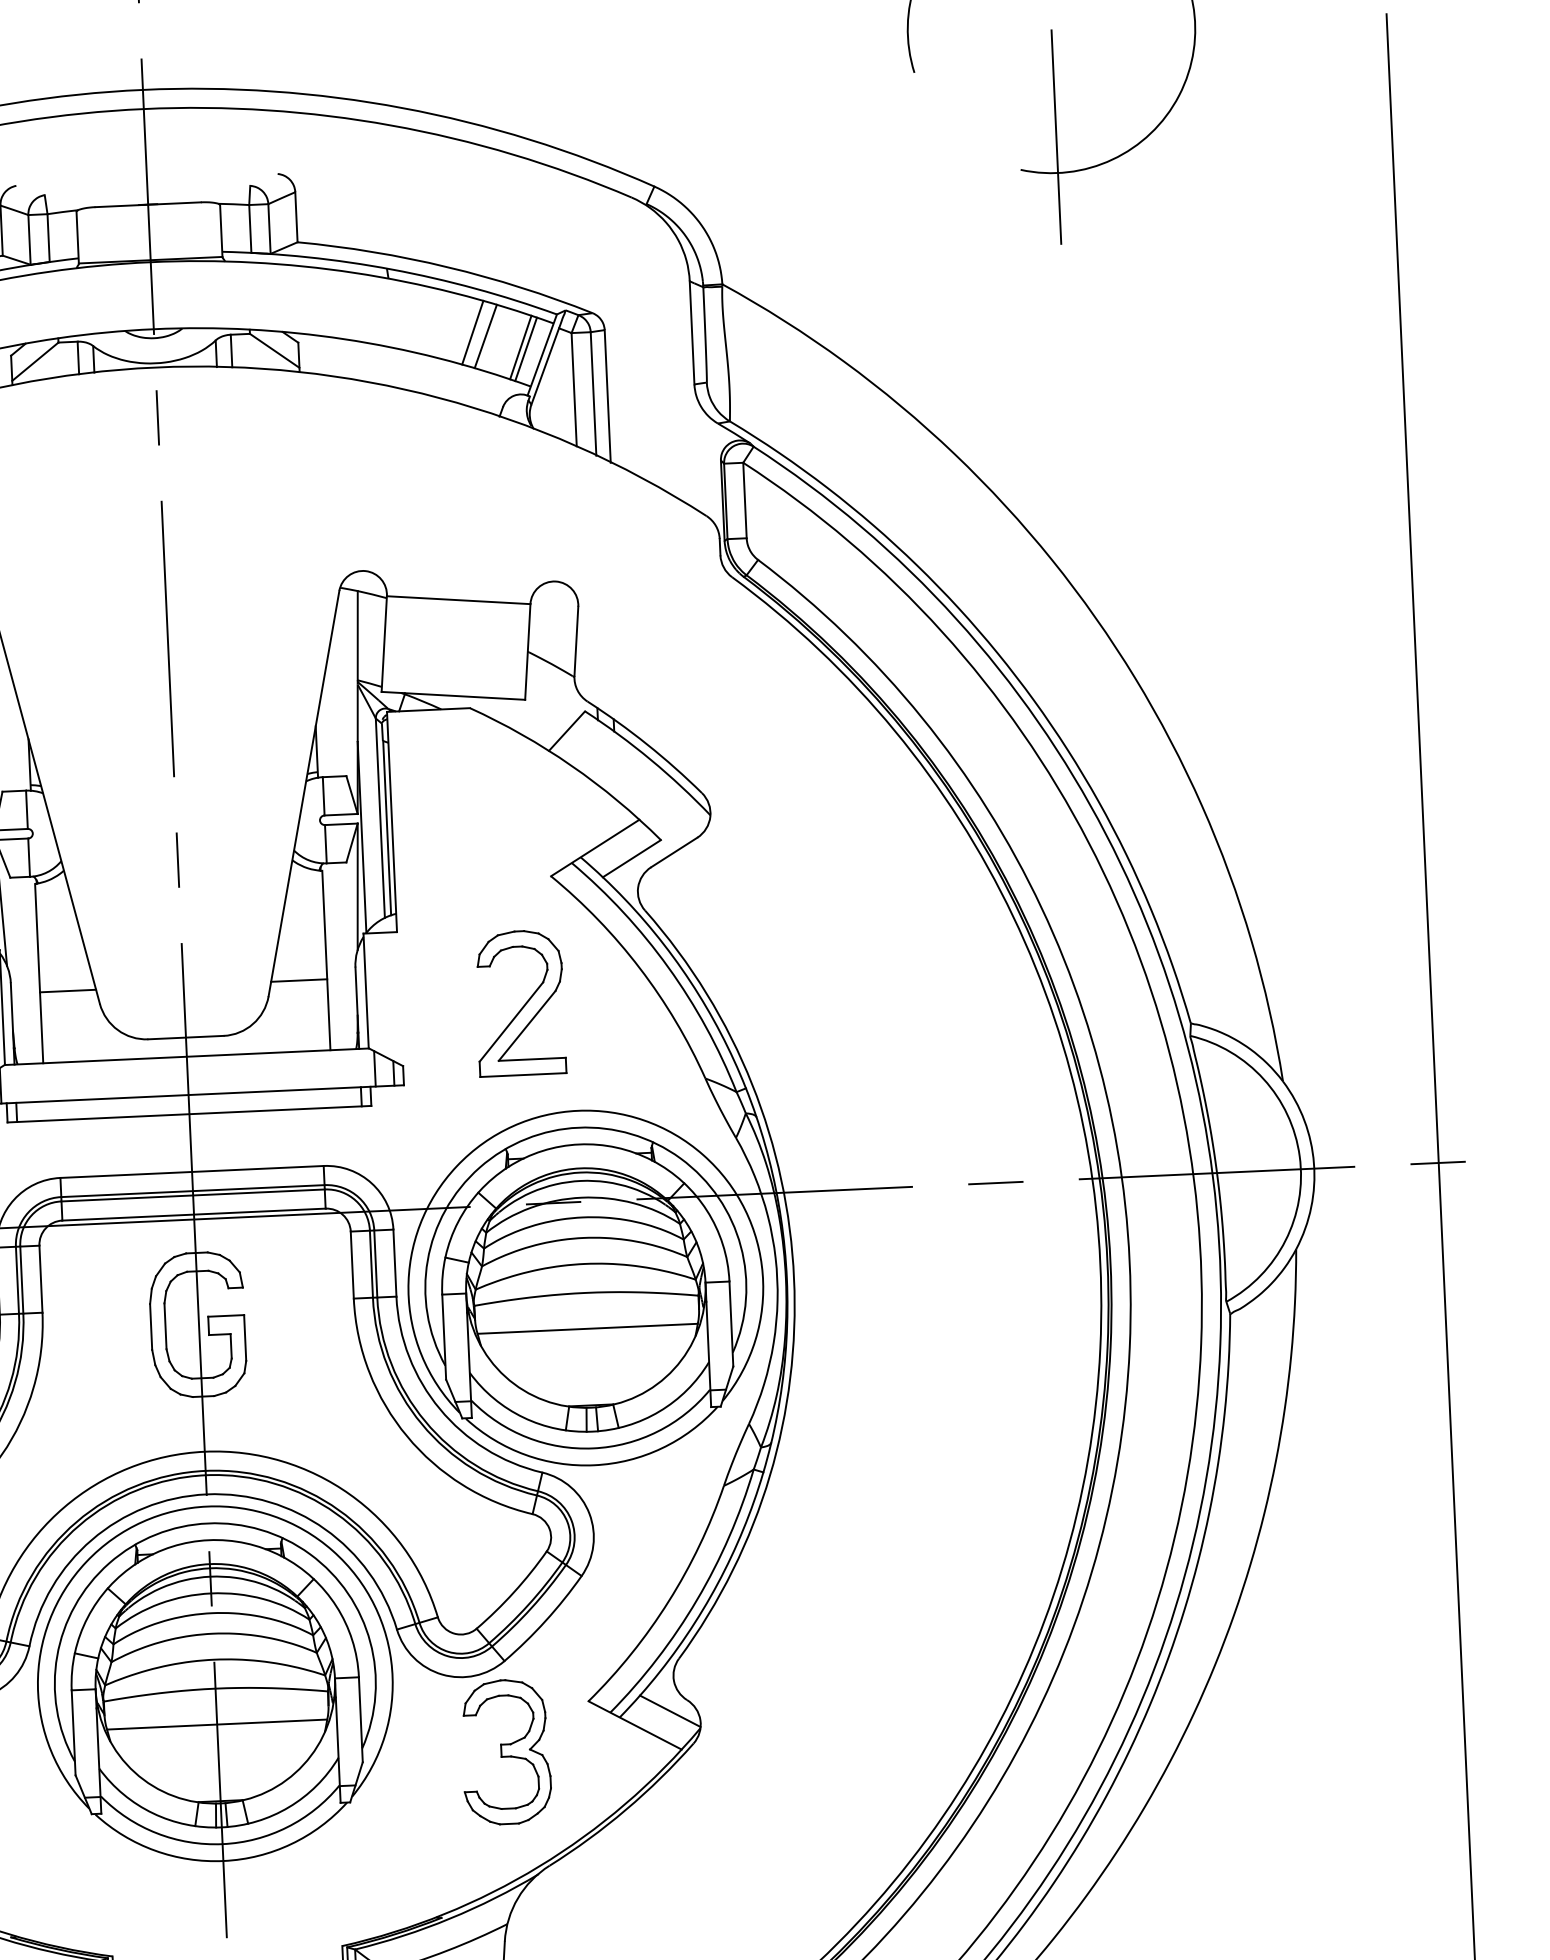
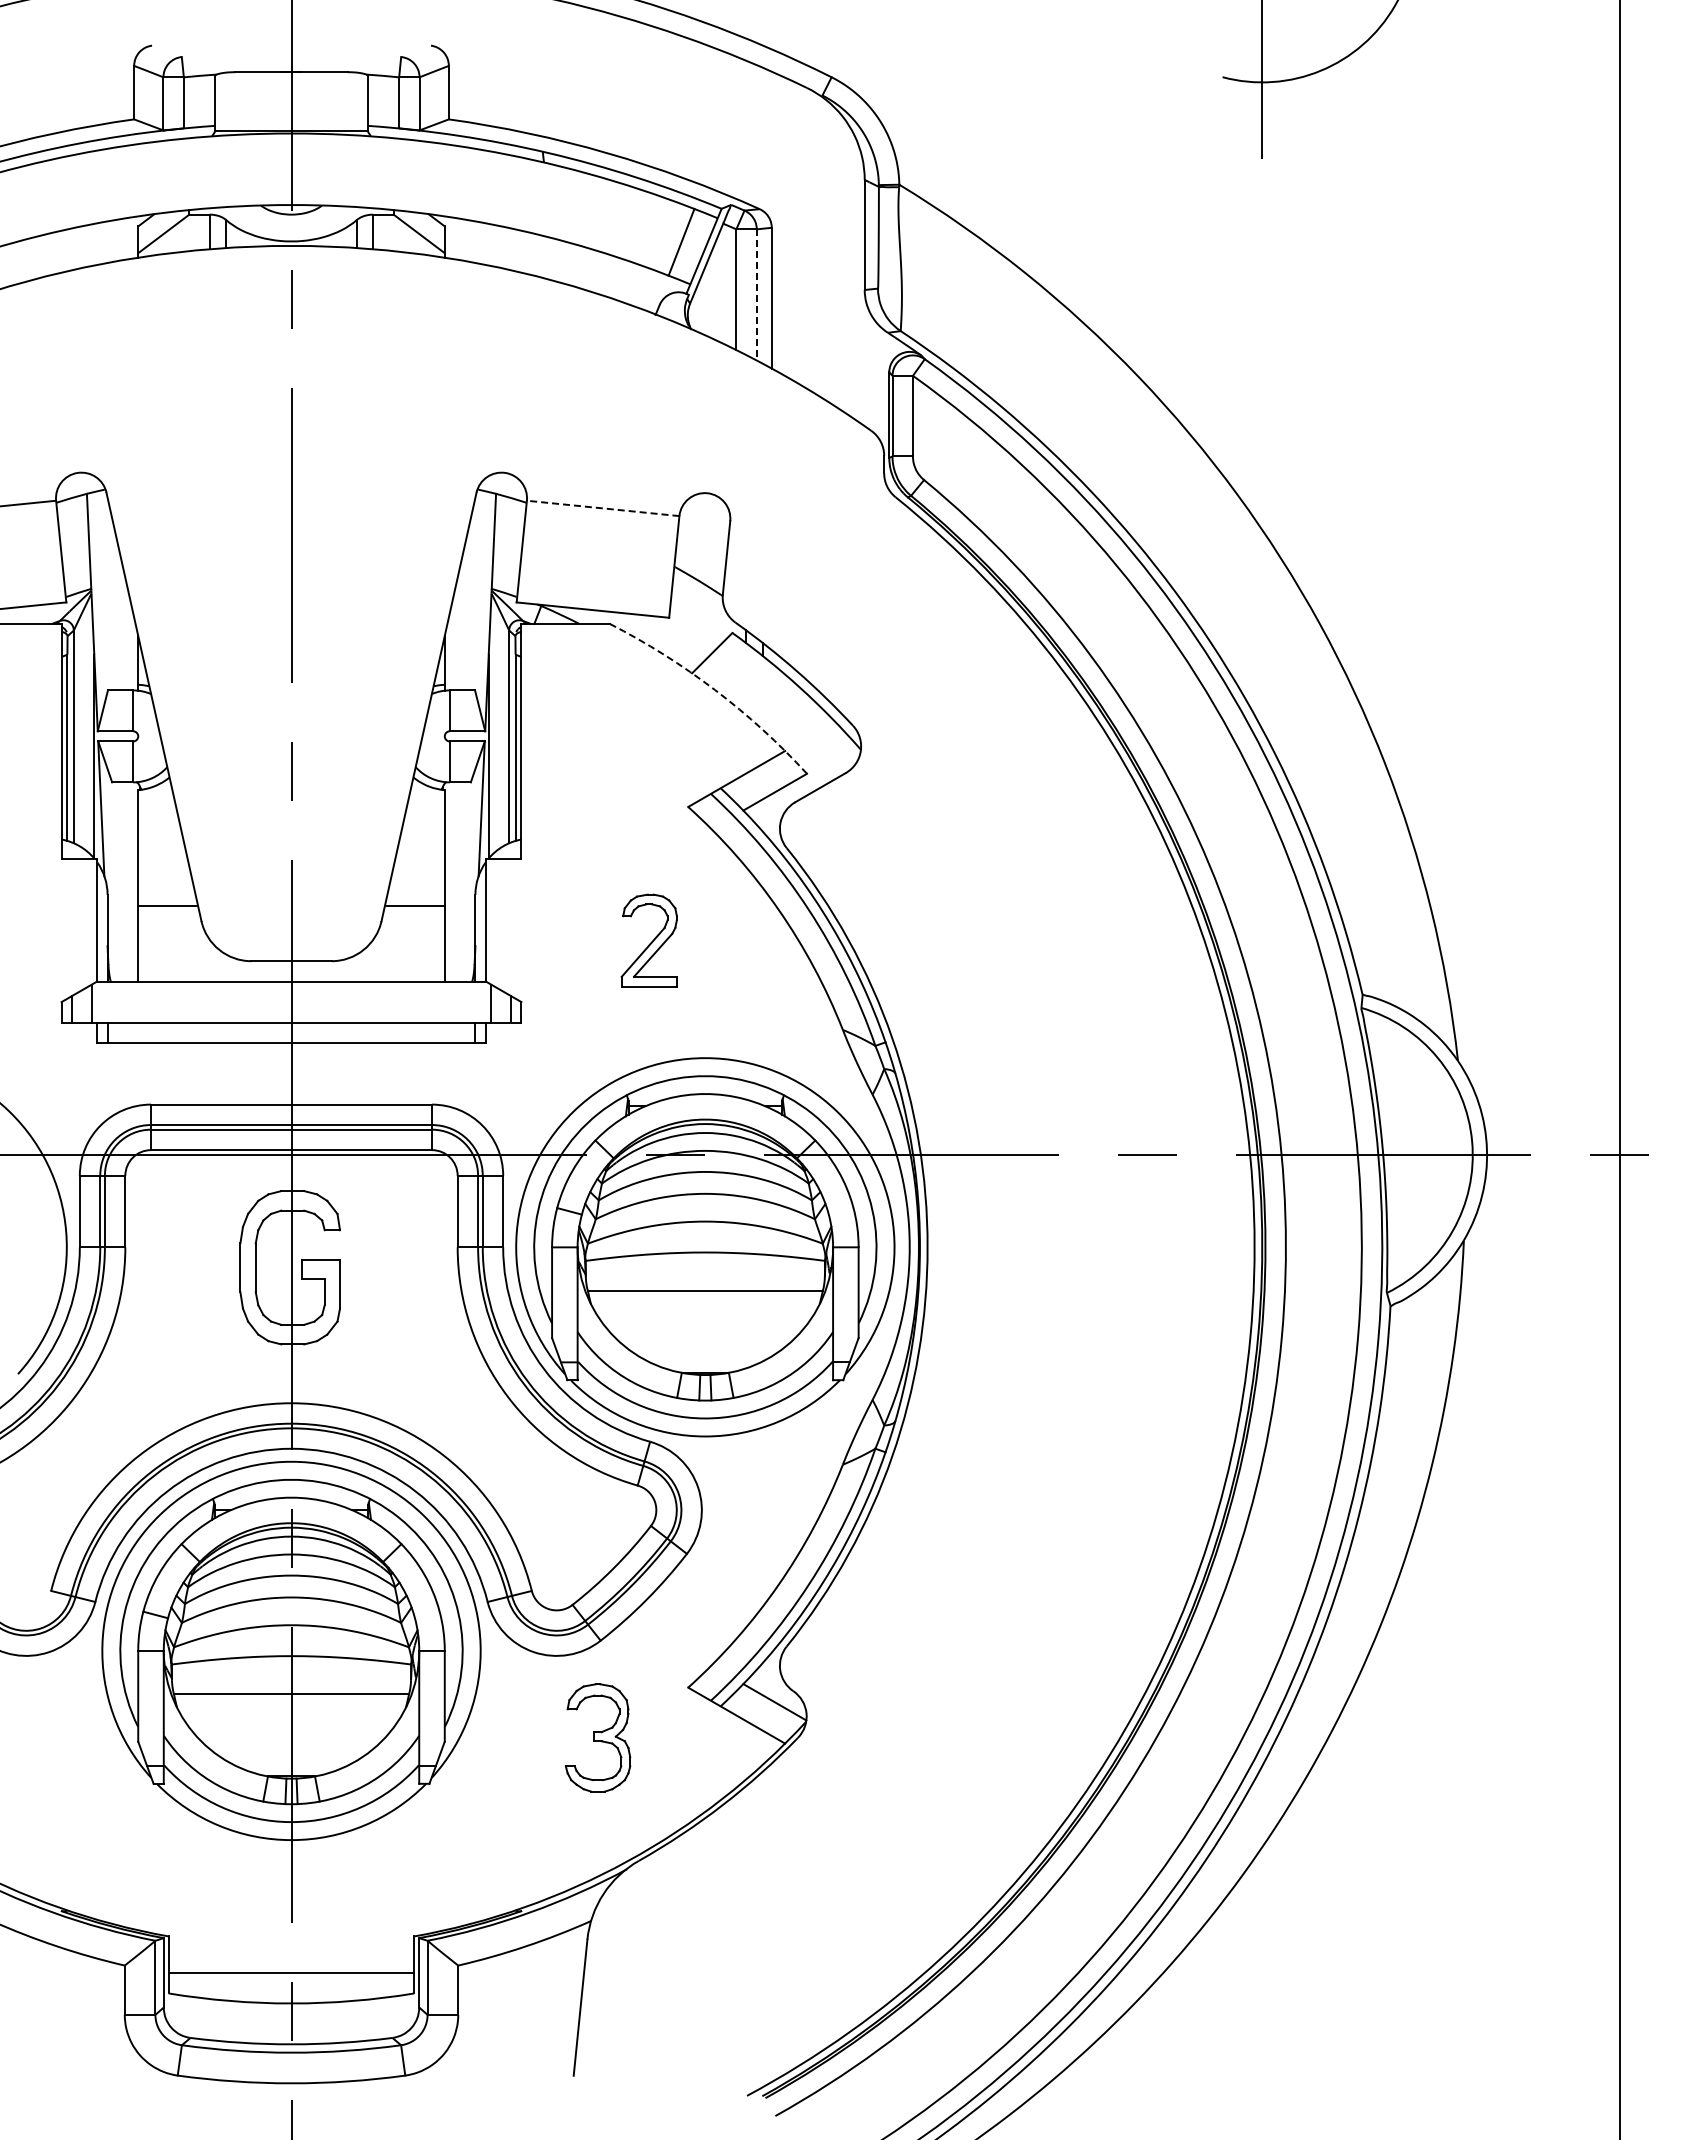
line: (472, 332) -> (630, 223), removed
line: (485, 336) -> (644, 228), removed
line: (526, 349) -> (687, 244), removed
line: (593, 394) -> (756, 295), solid -> dashed
line: (459, 600) -> (603, 508), solid -> dashed
arc: (571, 765) -> (715, 690), solid -> dashed
part: (520, 1002) -> (649, 940), size x0.6
part: (505, 1751) -> (597, 1737), size x0.7

